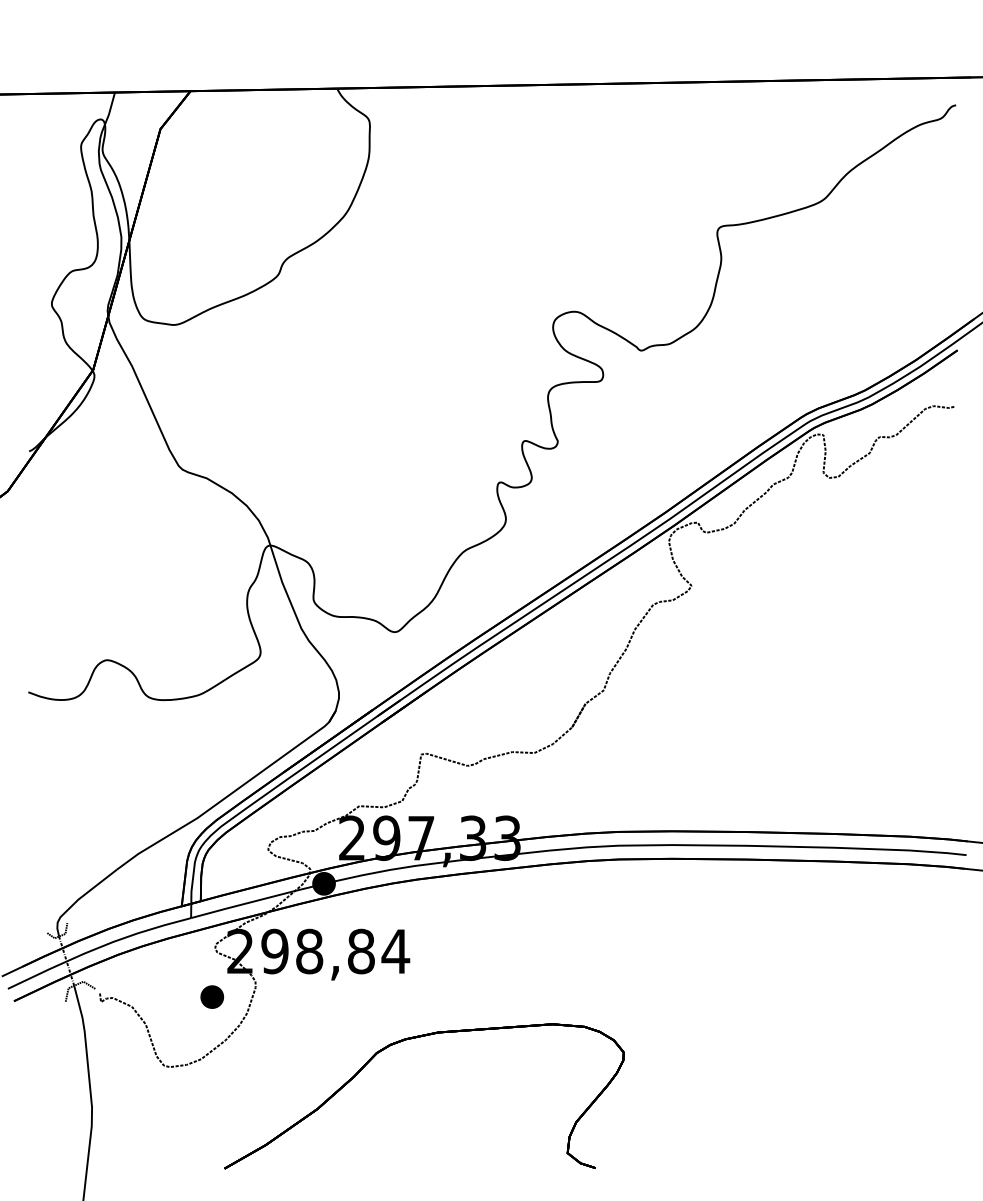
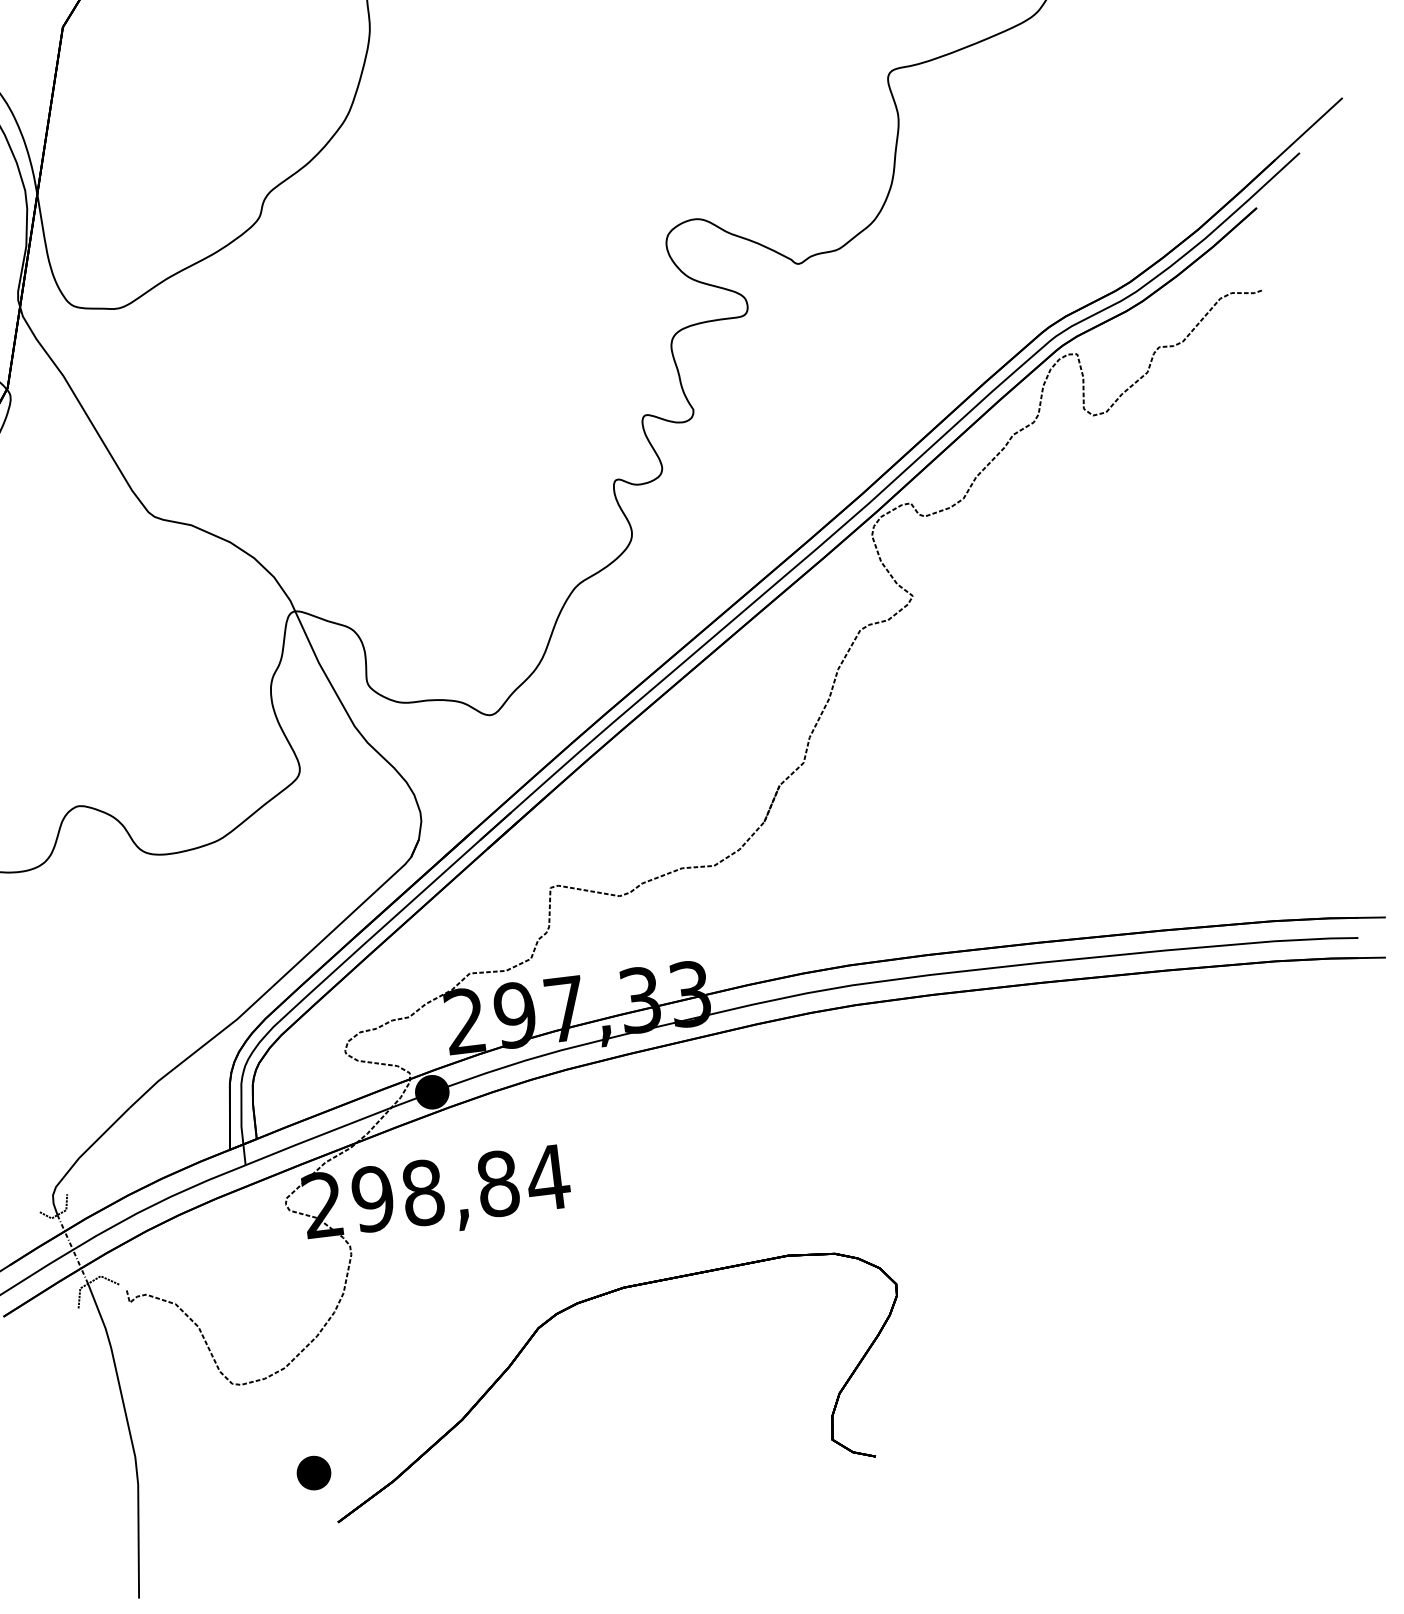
part: (211, 996) -> (312, 1472), moved

